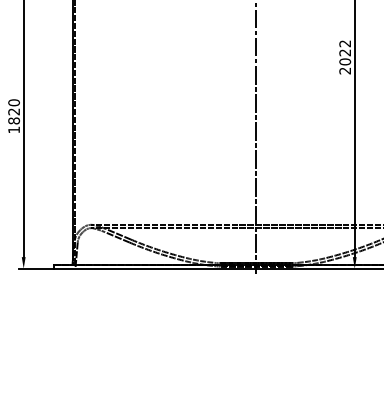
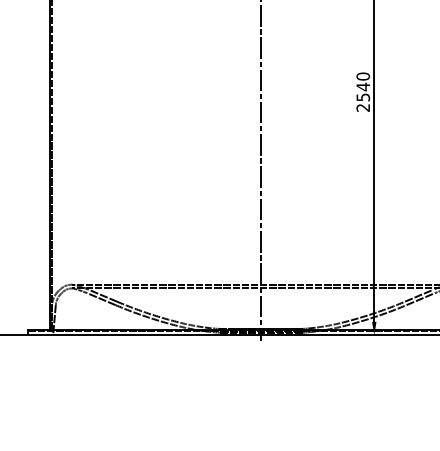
text: (345, 52) -> (363, 86), 2022 -> 2540

